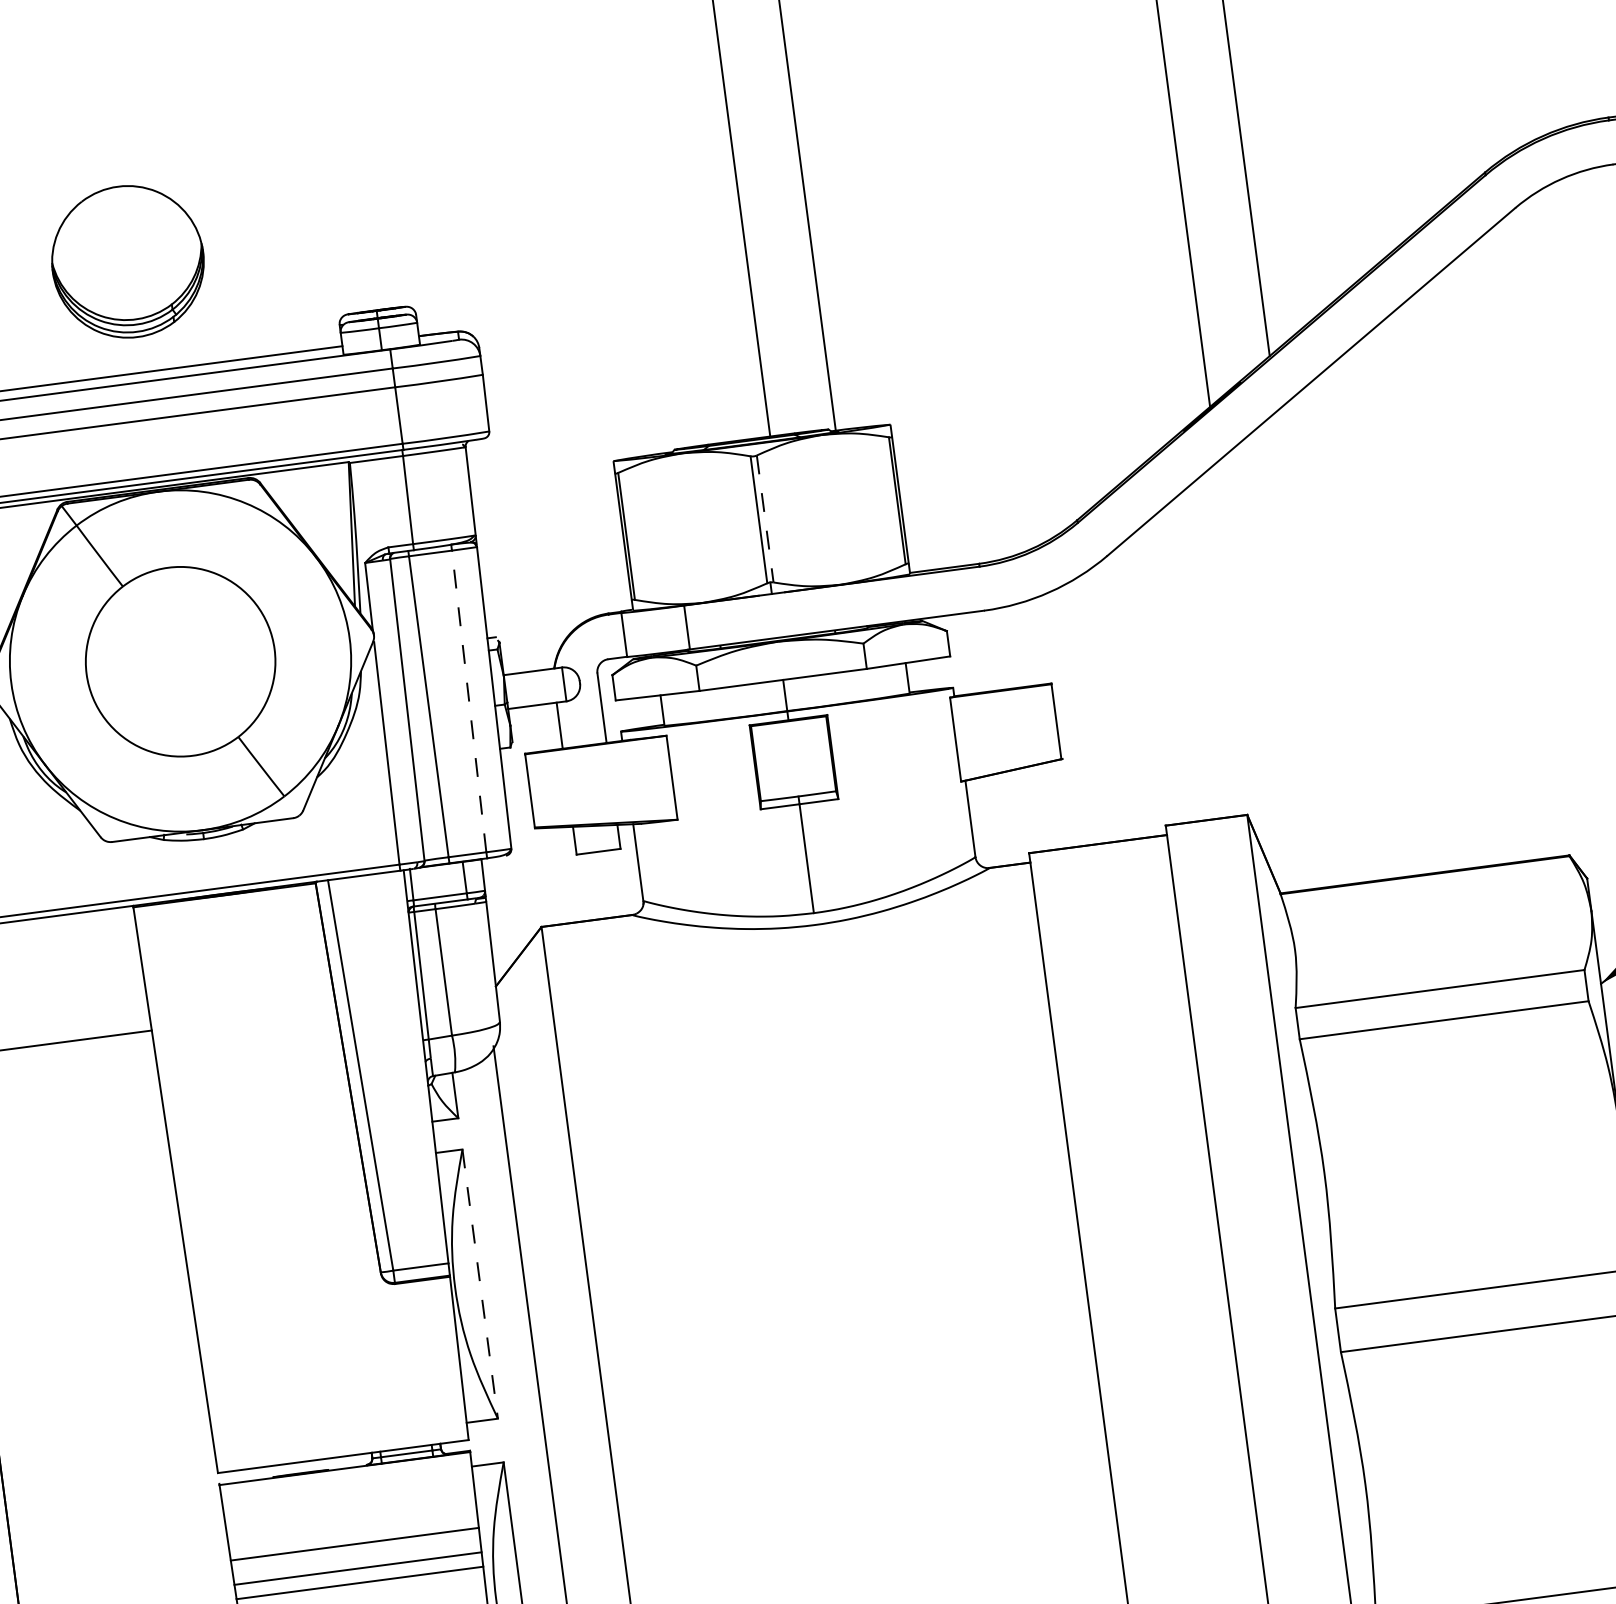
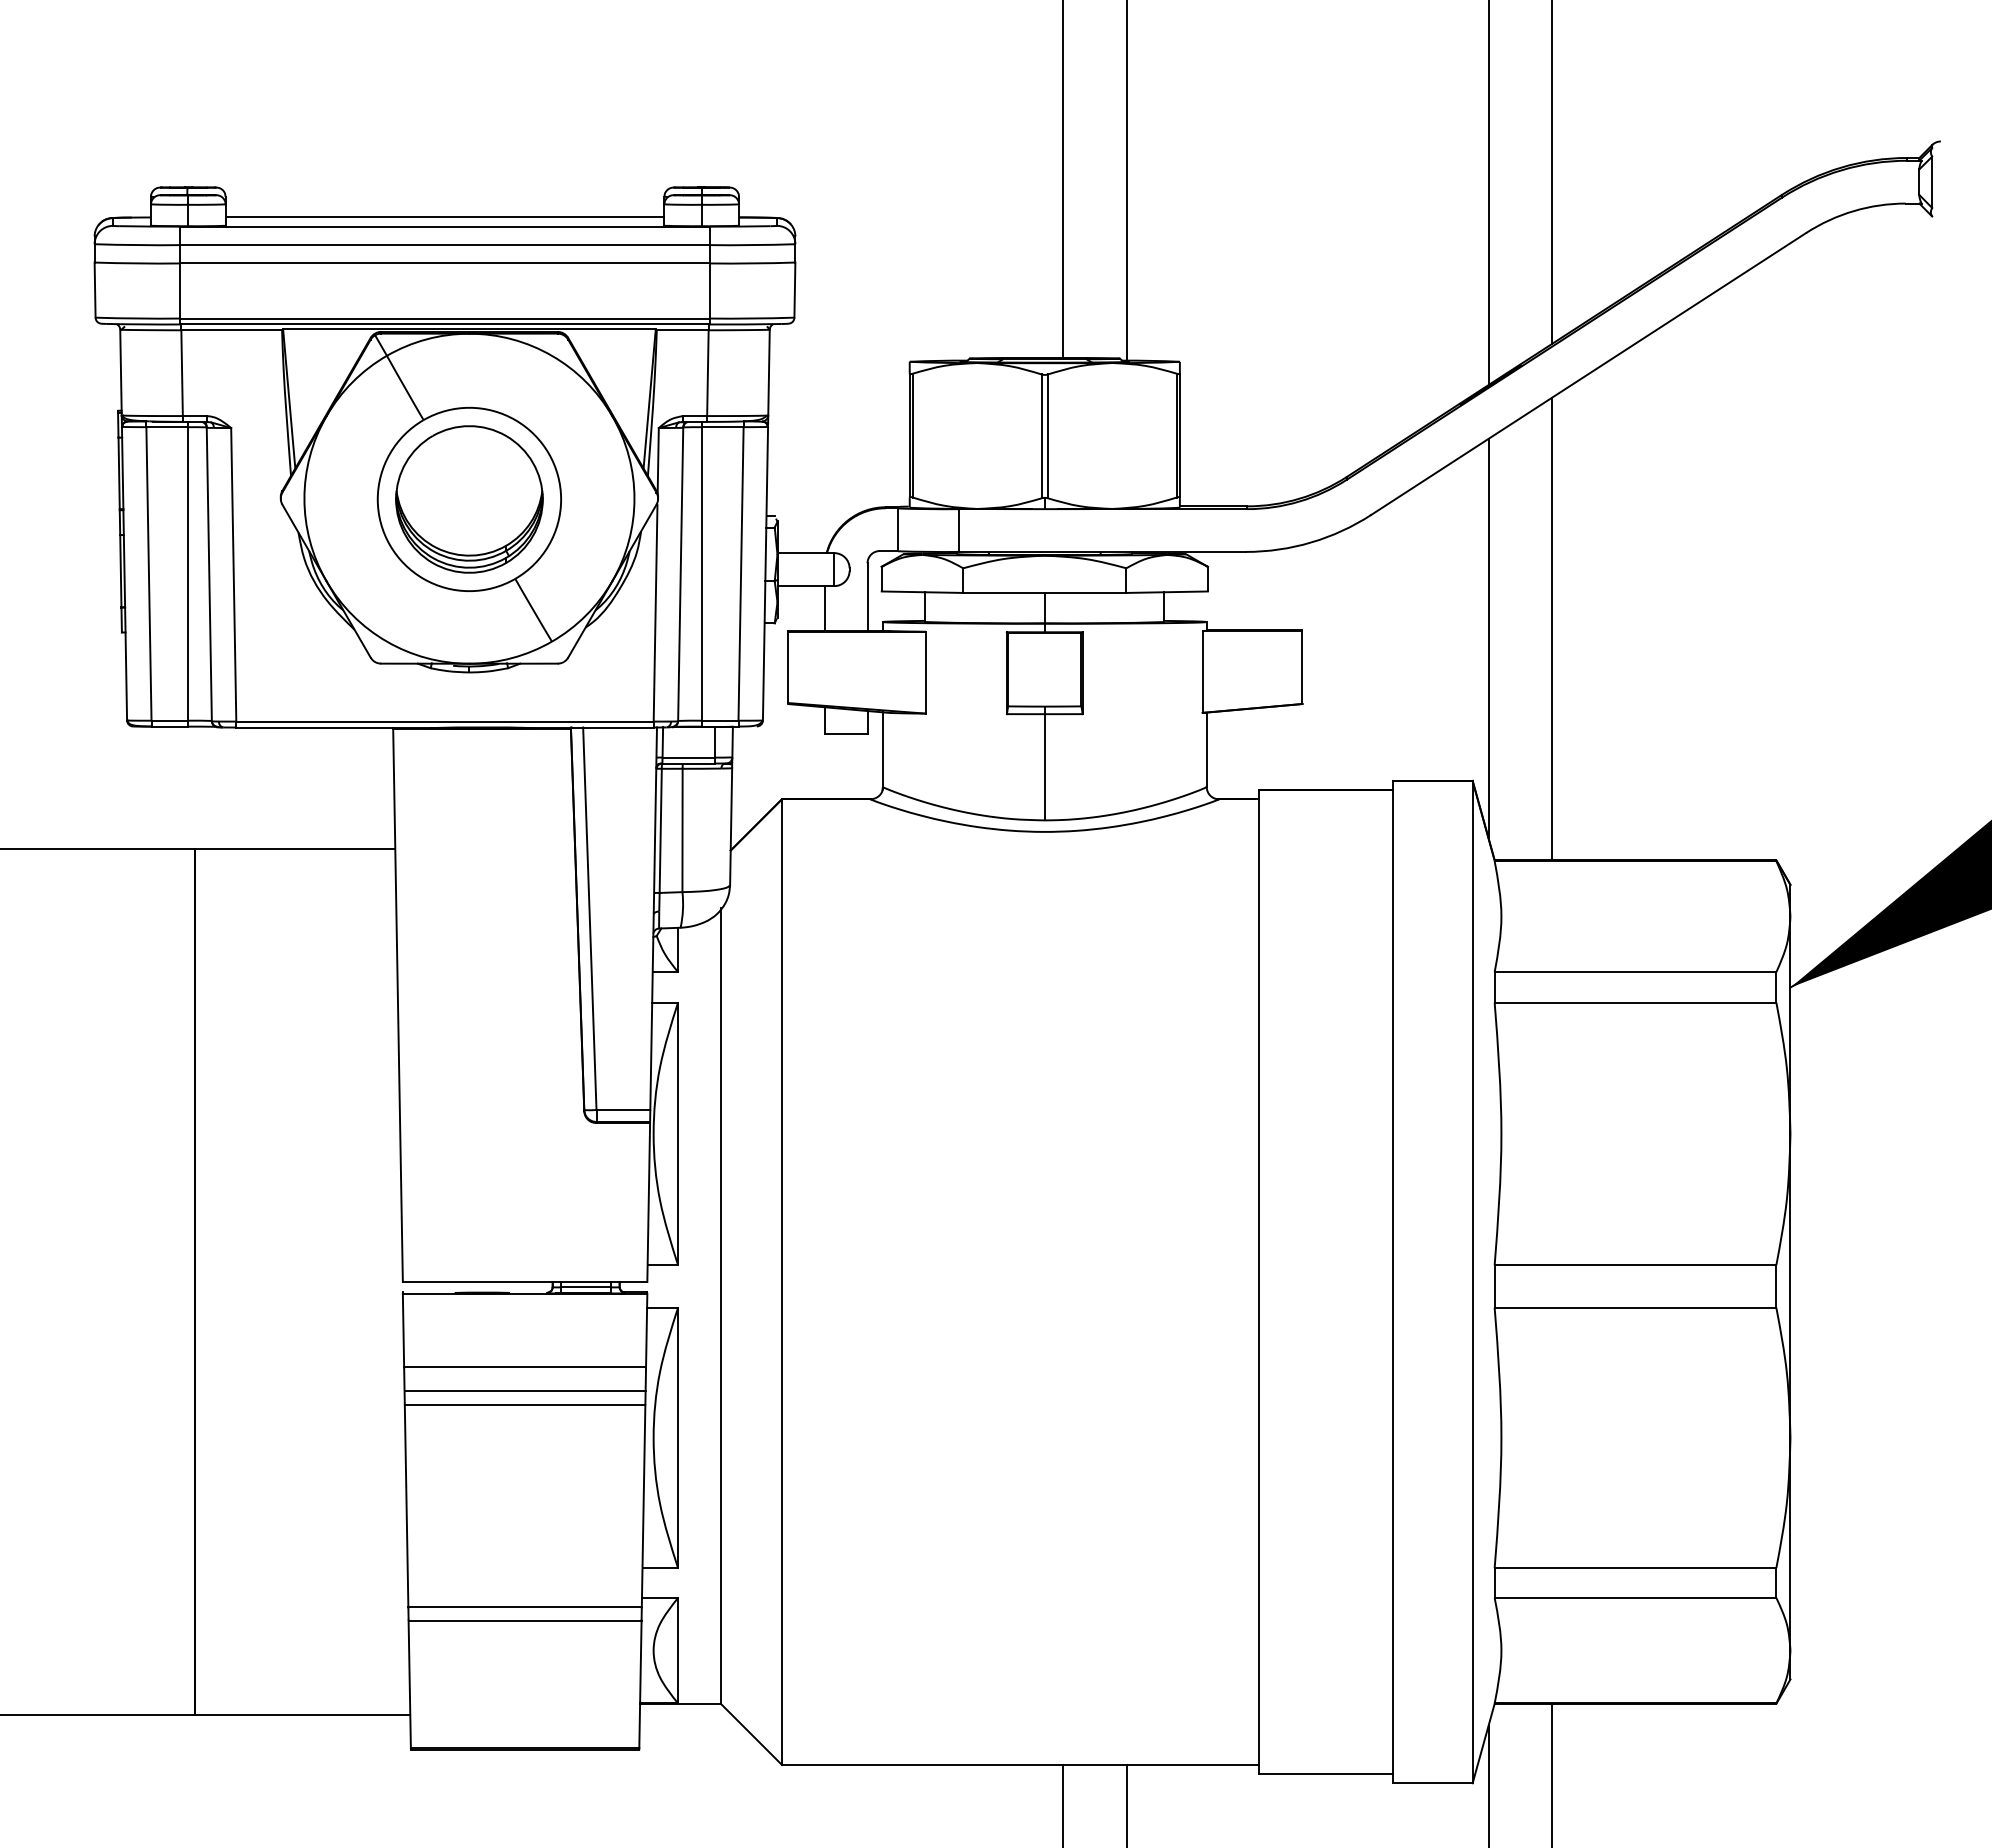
part: (128, 261) -> (469, 499), moved
line: (764, 519) -> (1047, 436), dashed -> solid
line: (1308, 647) -> (1552, 628), added
line: (1244, 666) -> (1488, 638), added
line: (469, 700) -> (741, 573), dashed -> solid
line: (480, 1284) -> (678, 1134), dashed -> solid

